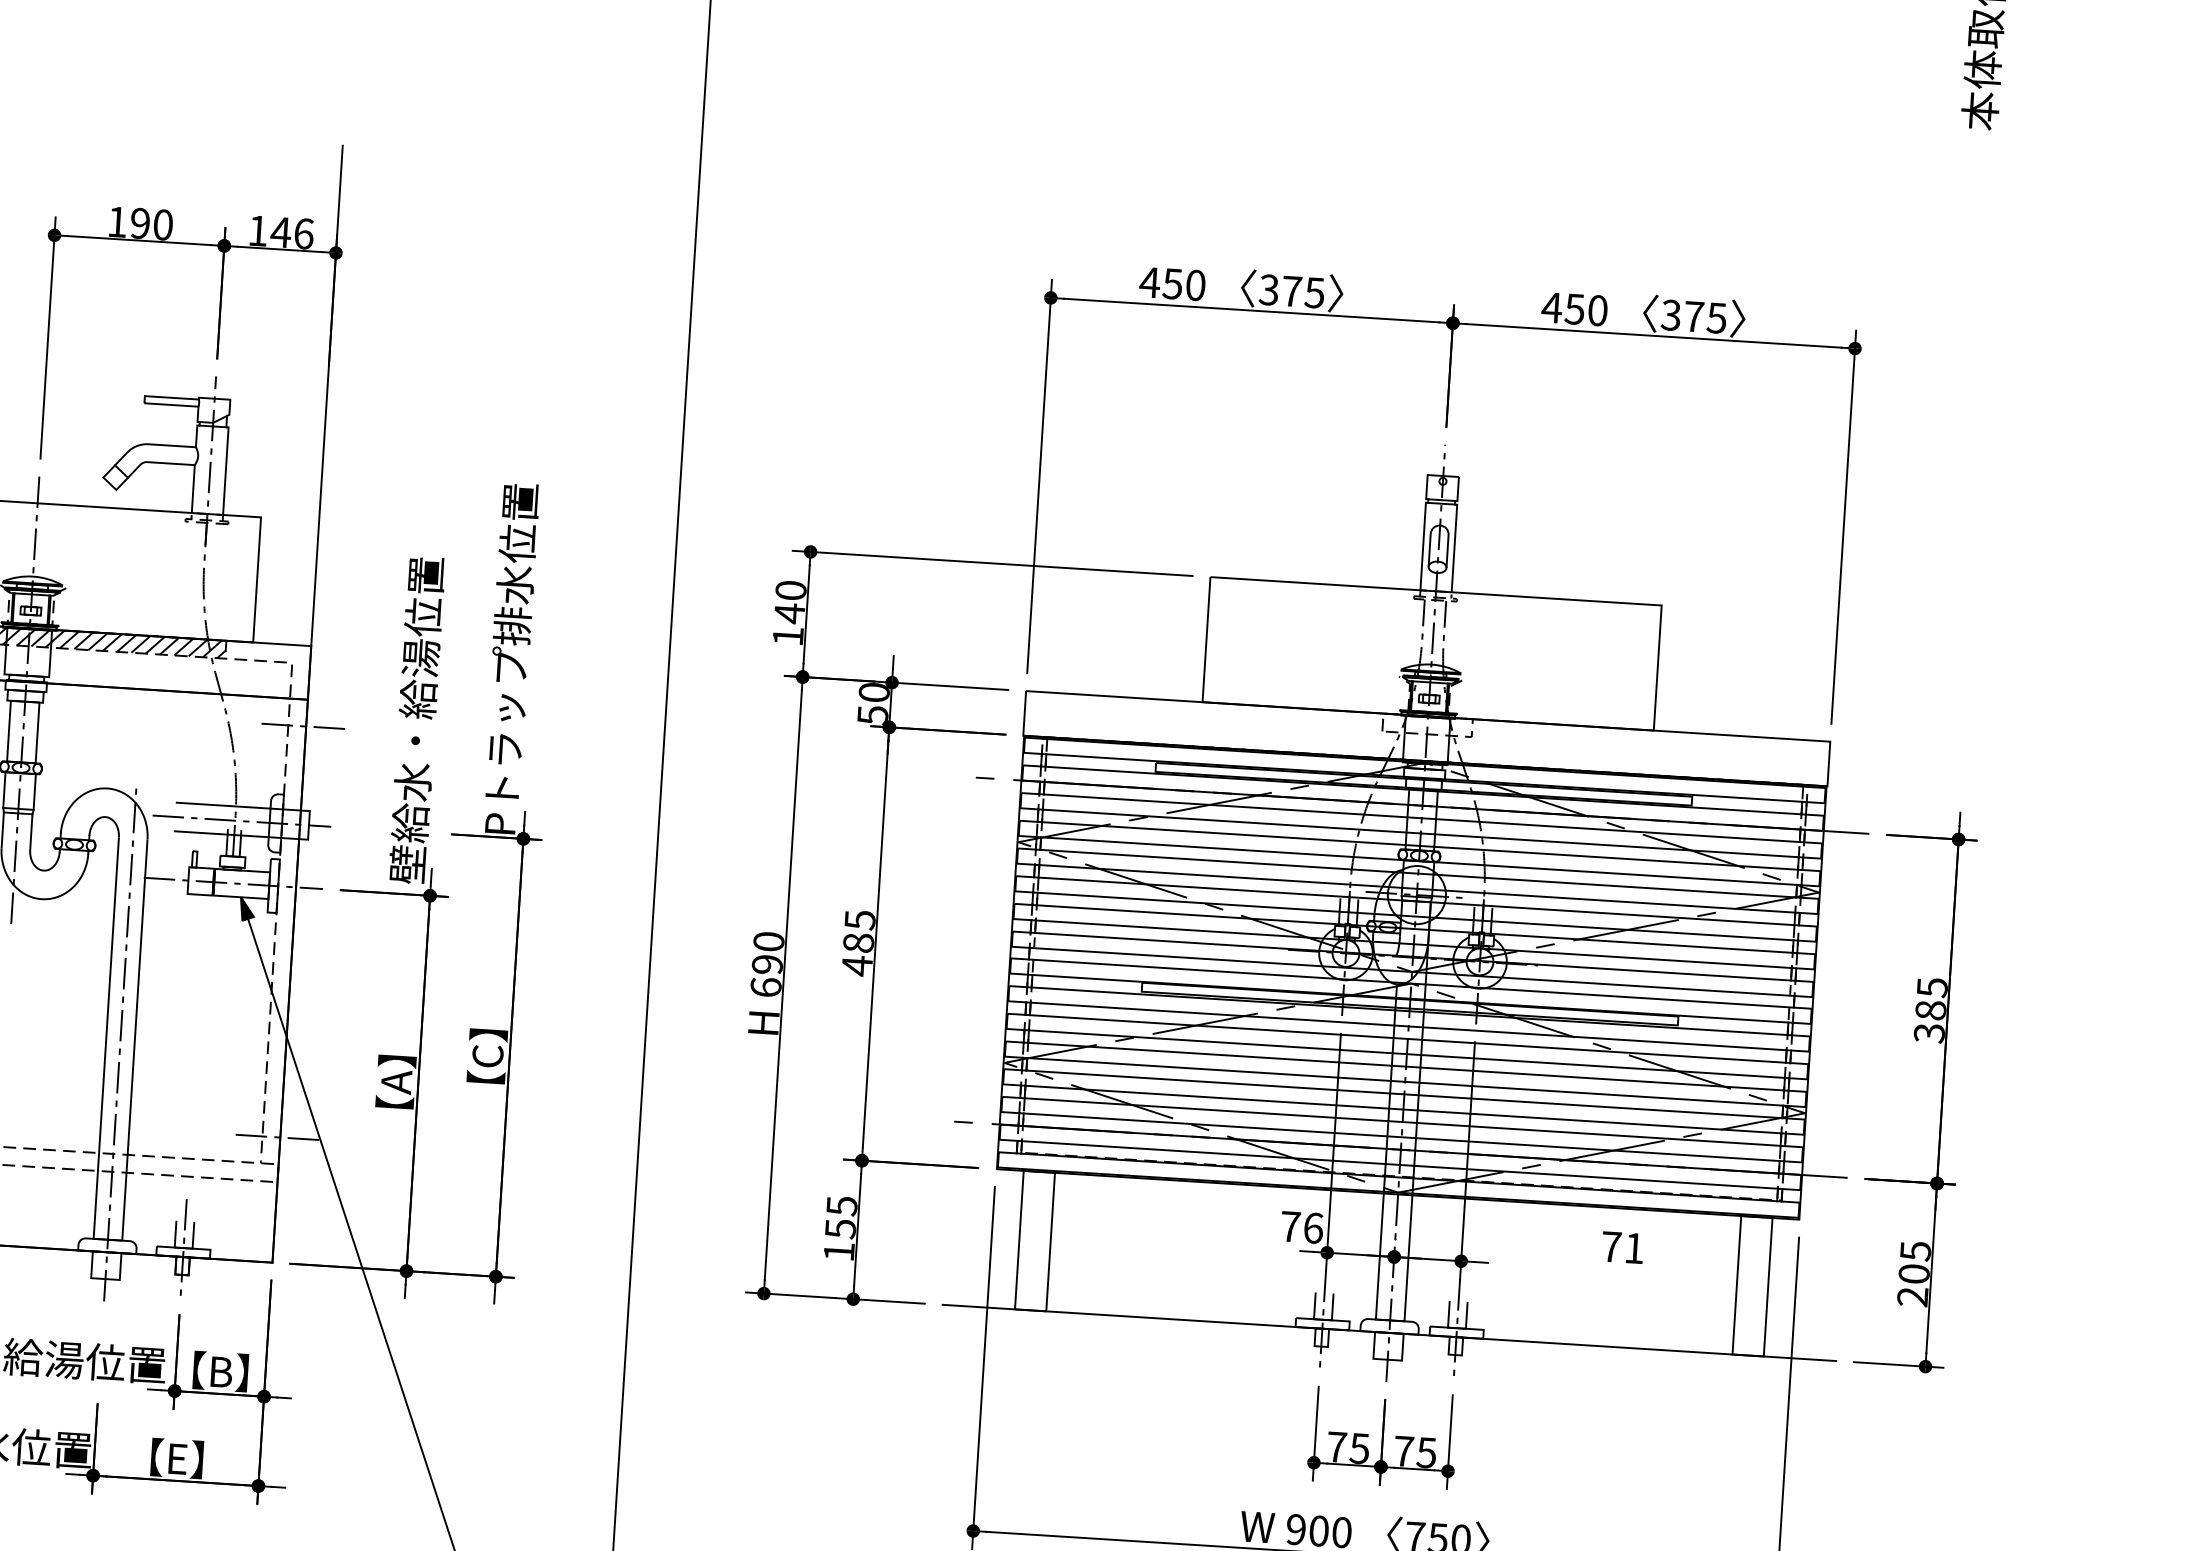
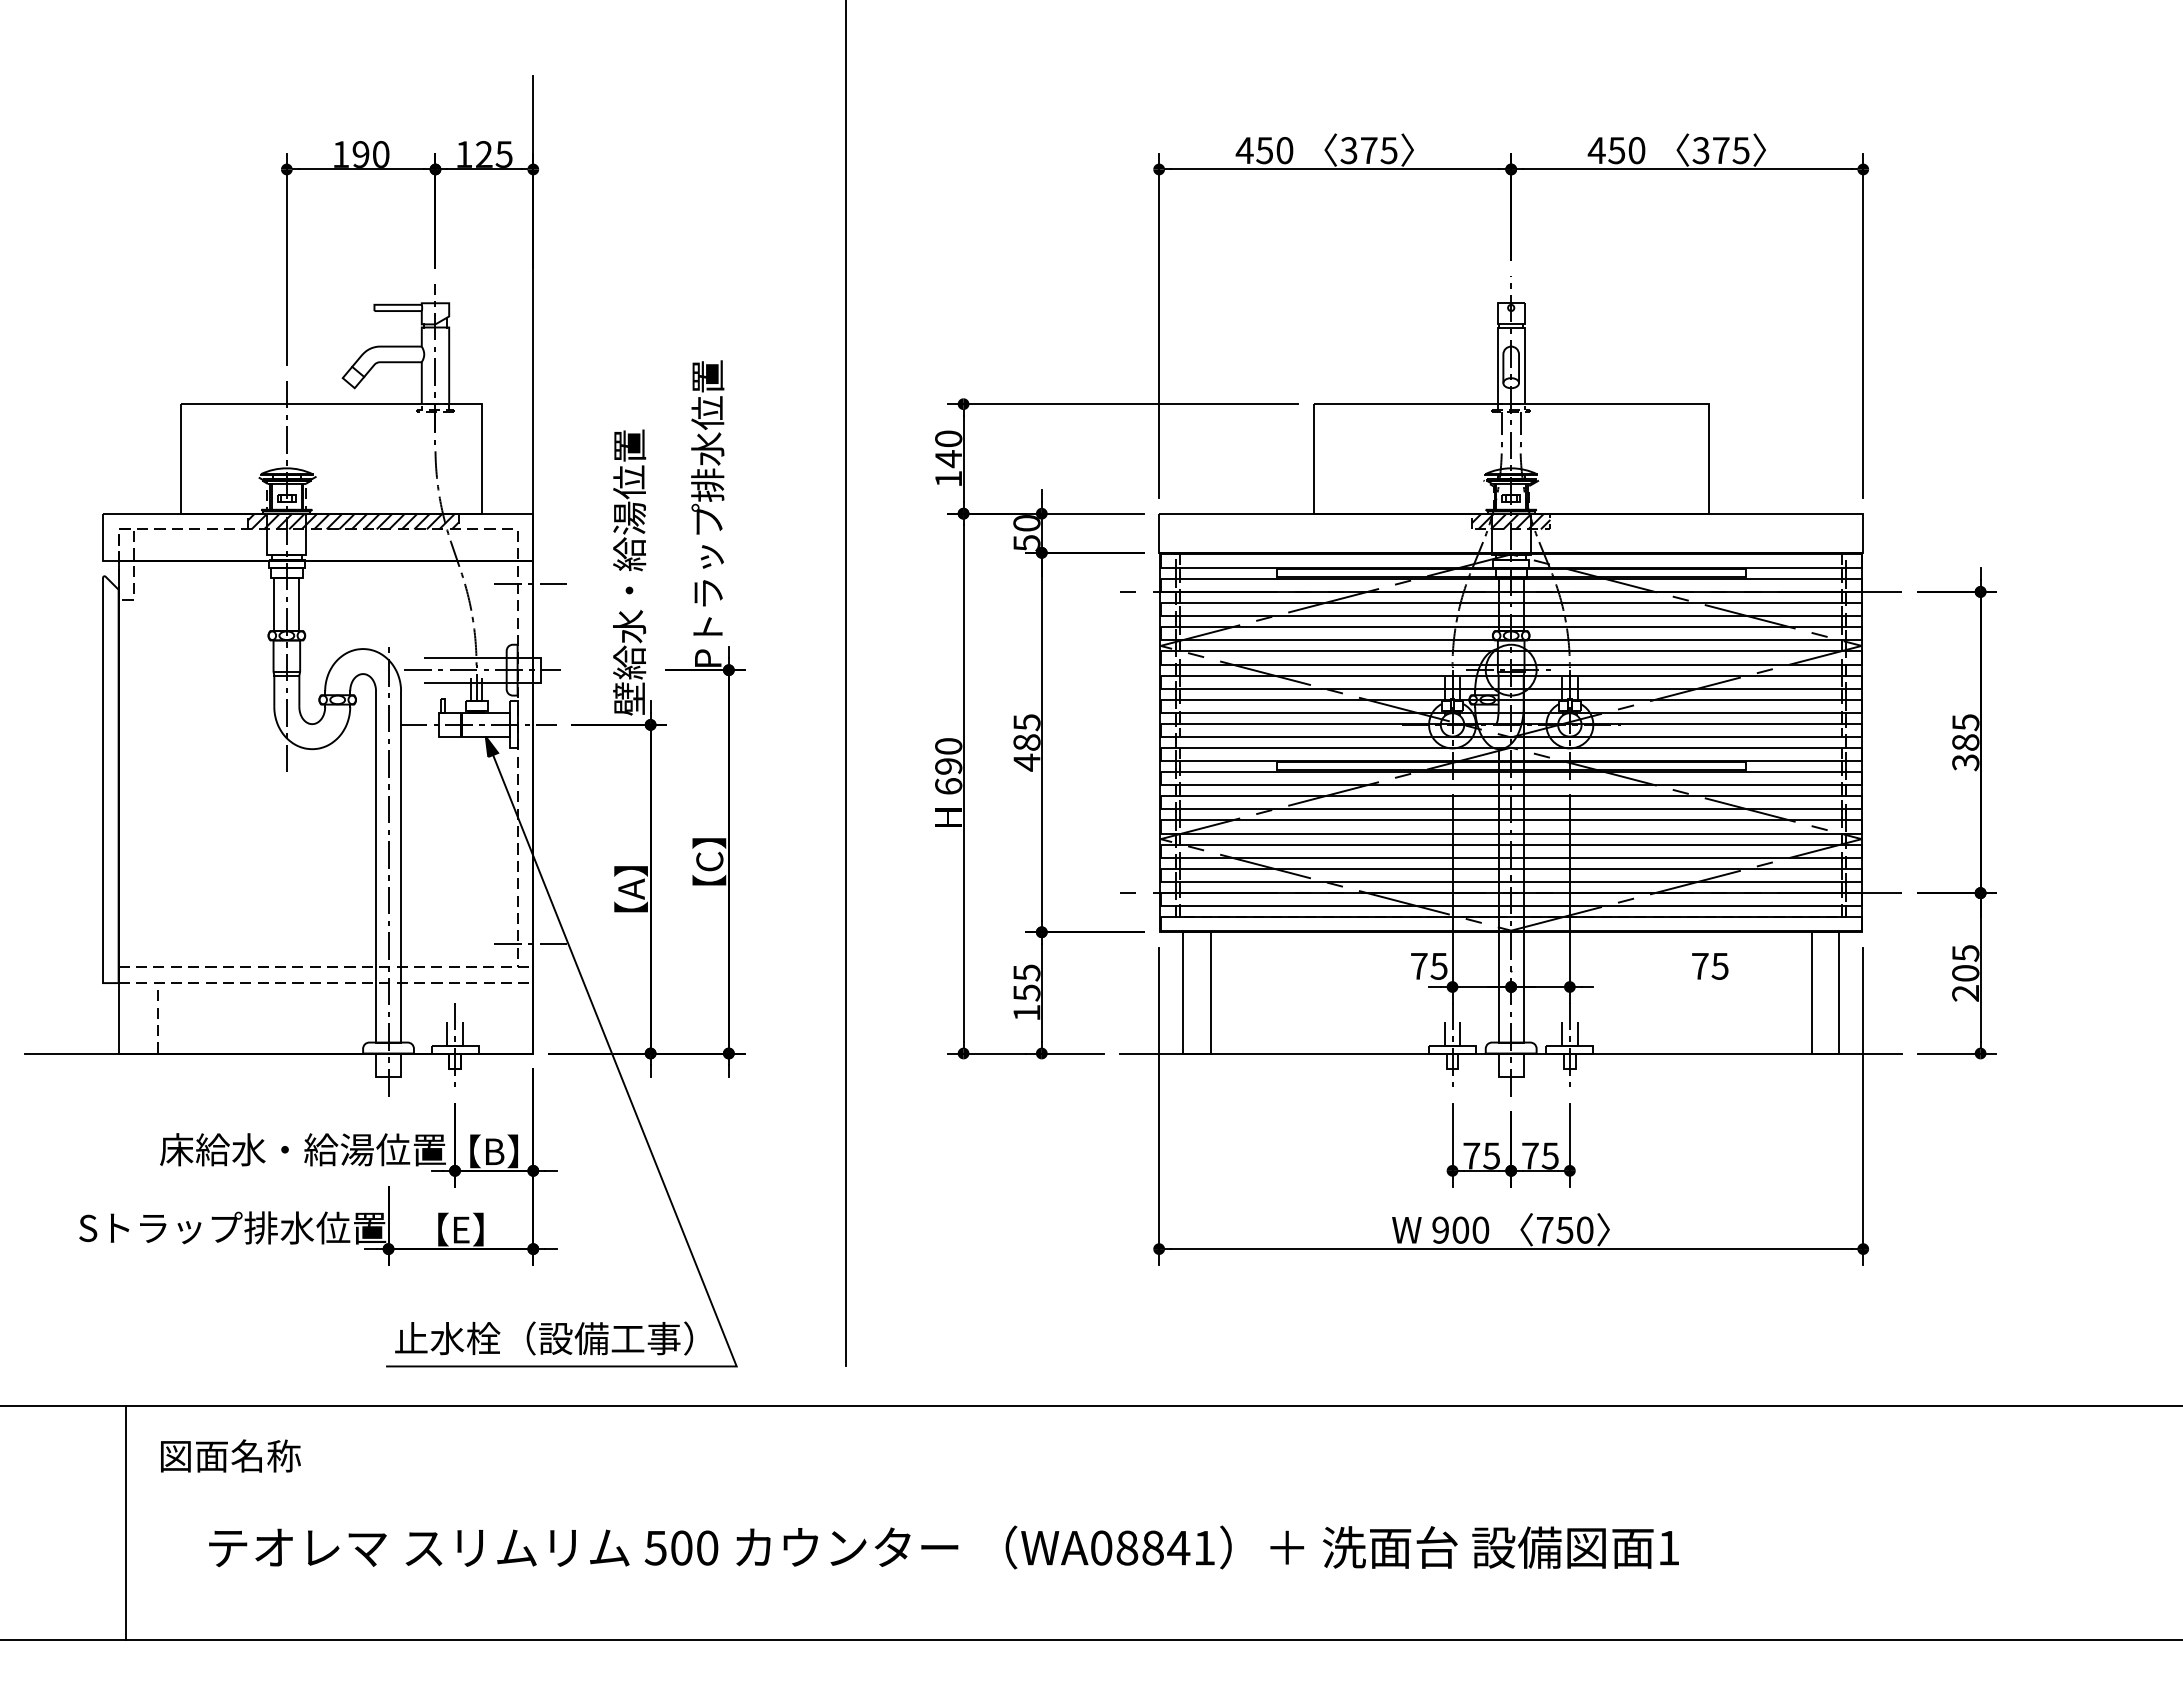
text: (291, 233) -> (493, 154), 146 -> 125
hatch: (1427, 725) -> (1511, 521), added
text: (1312, 1227) -> (1438, 965), 76 -> 75
text: (1633, 1248) -> (1719, 966), 71 -> 75

